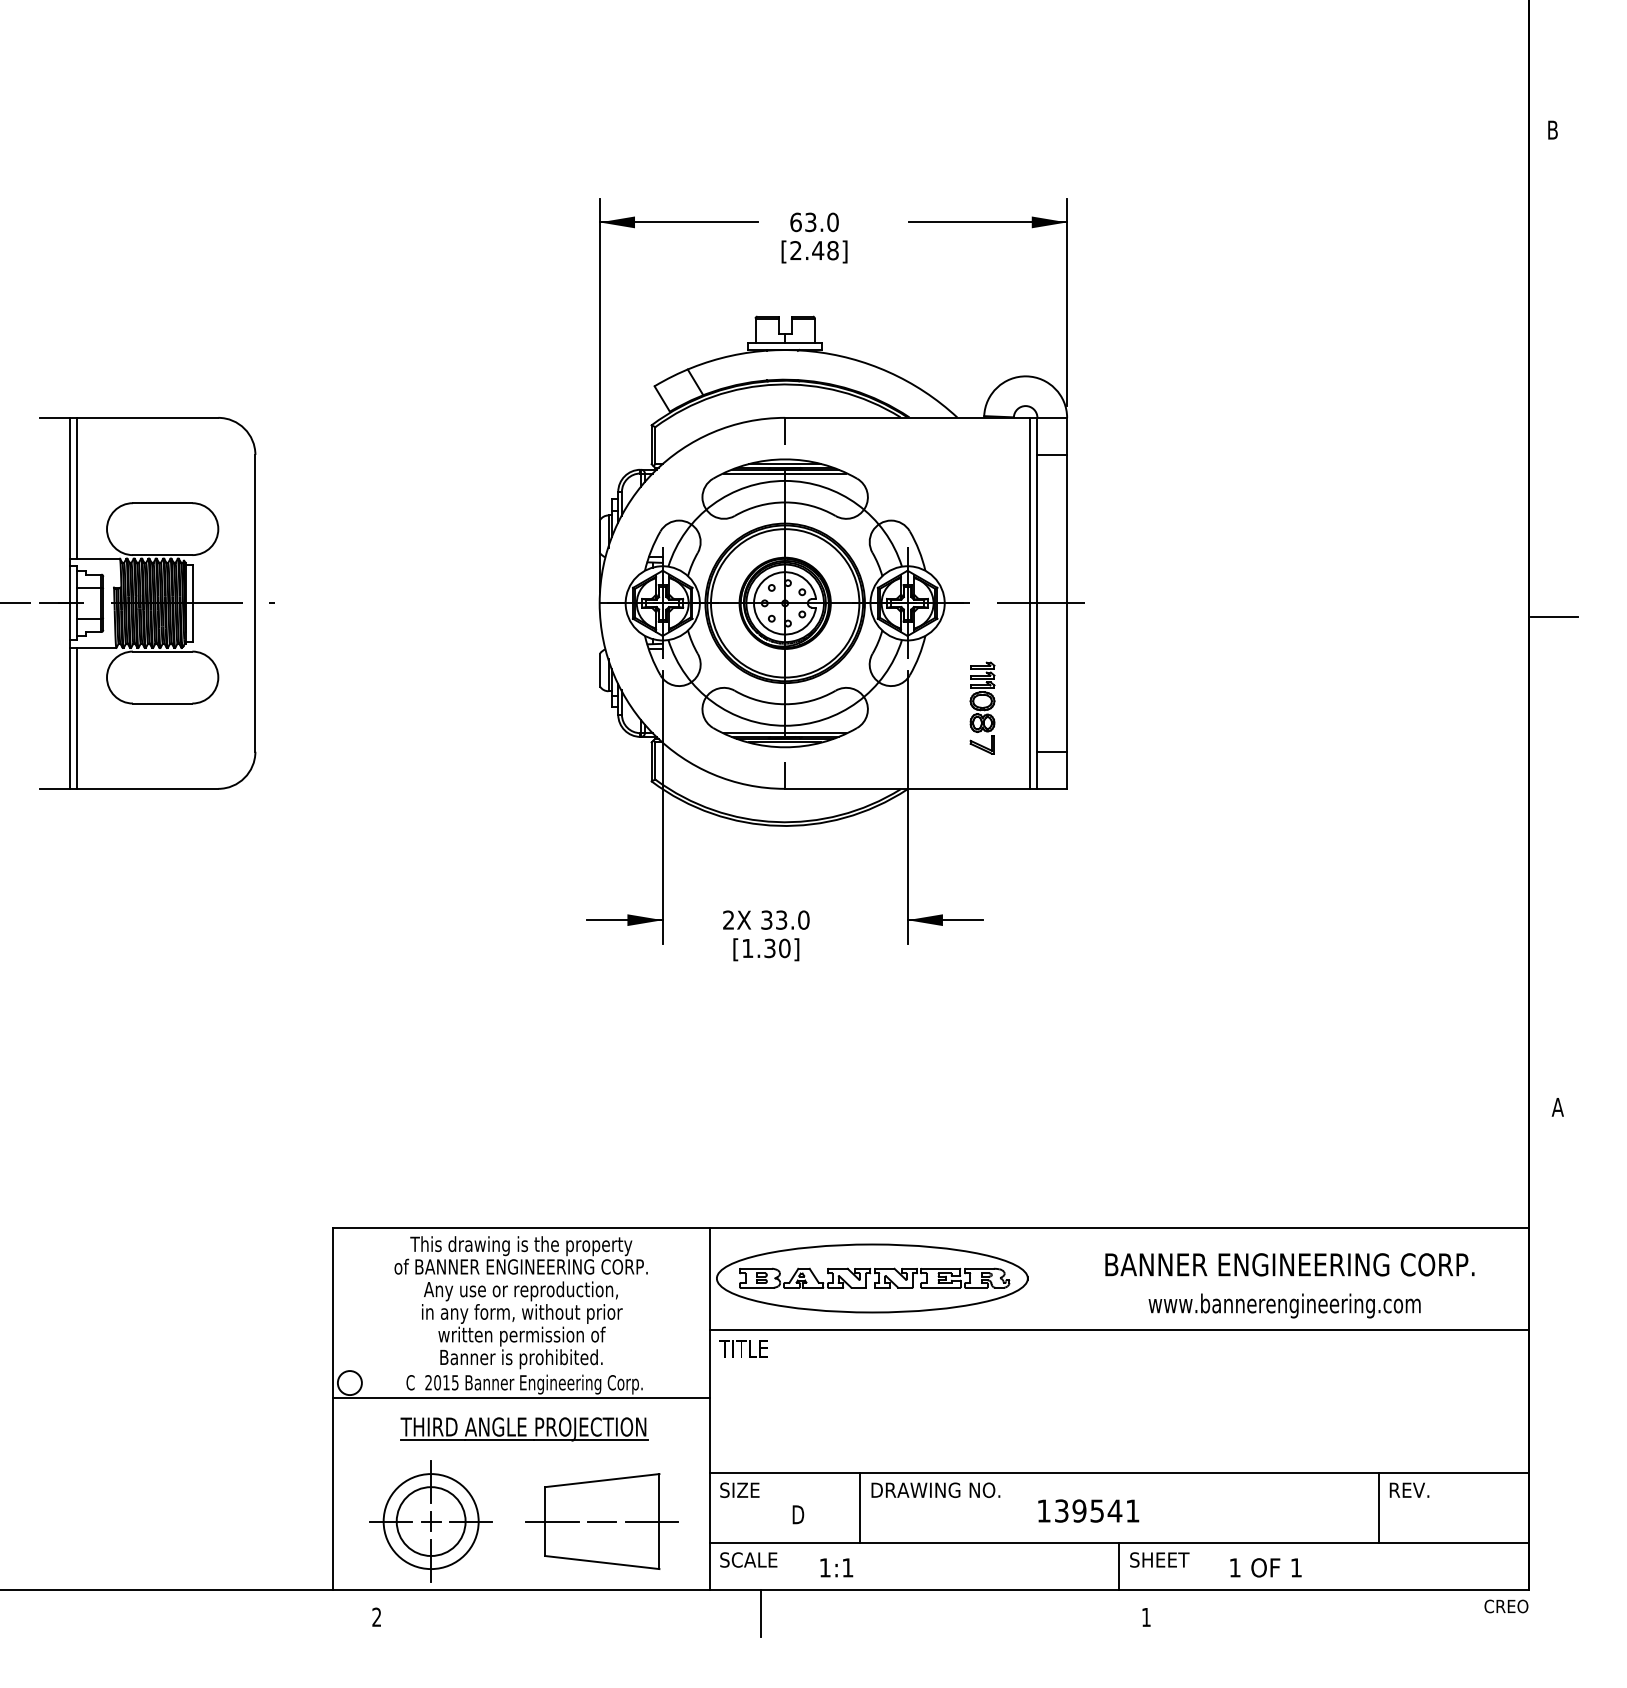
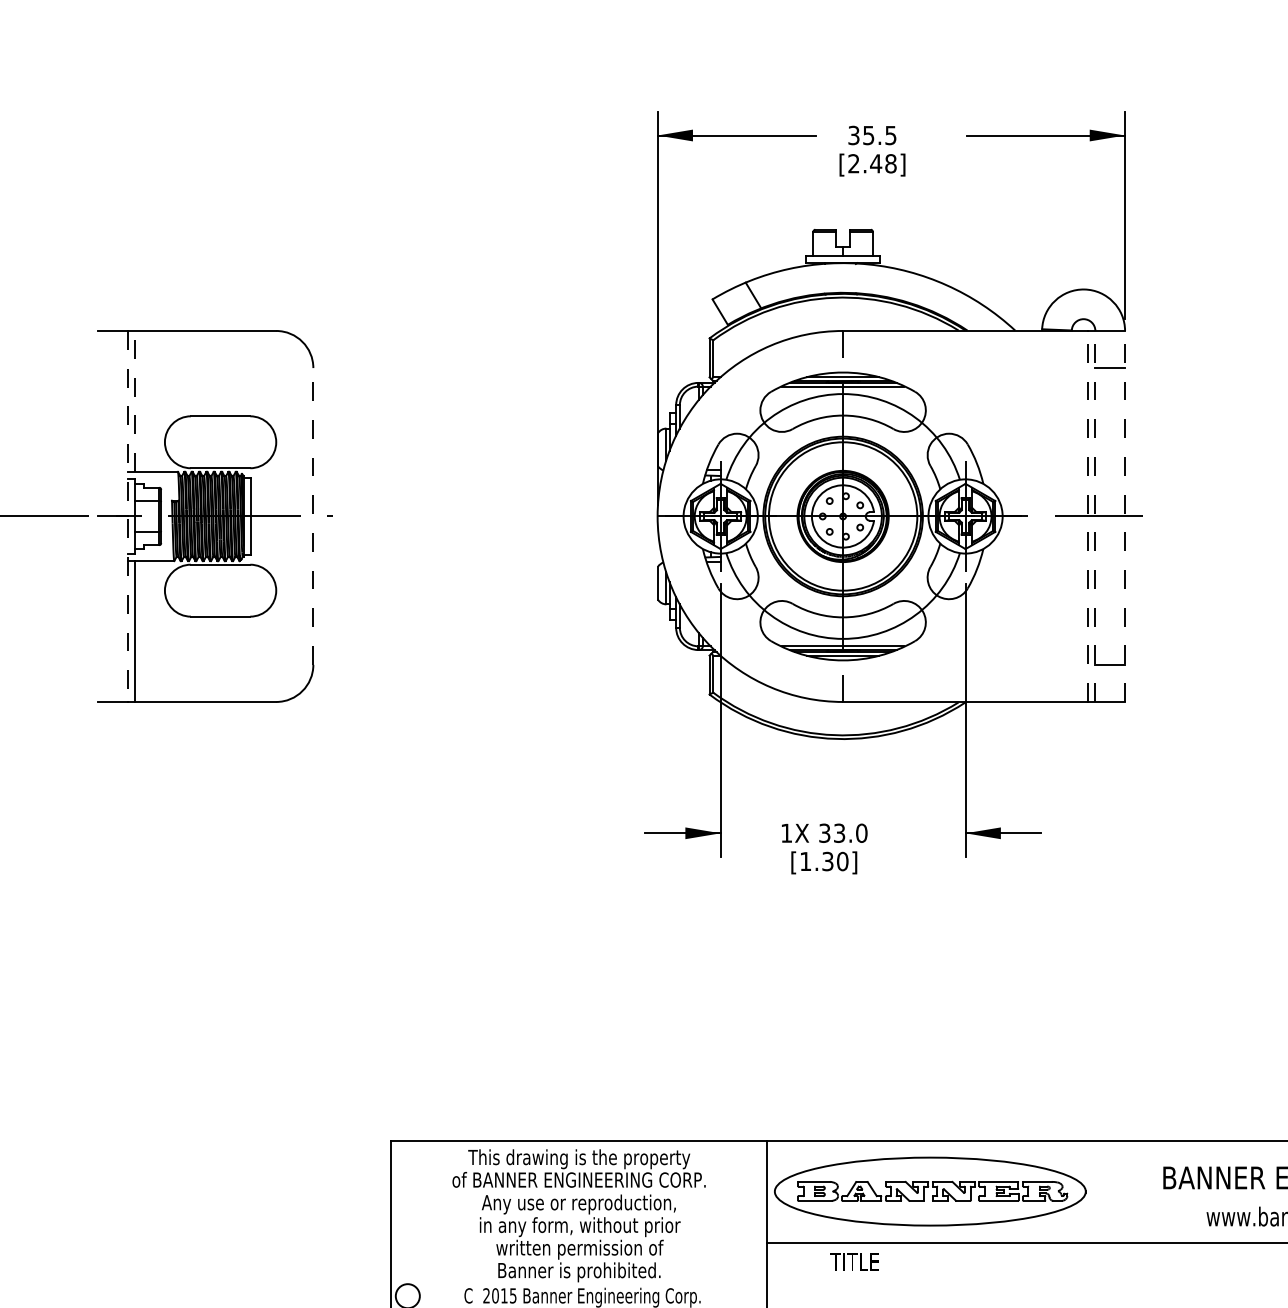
text: (814, 222) -> (872, 135), 63.0 -> 35.5
line: (77, 488) -> (135, 401), solid -> dashed
line: (255, 602) -> (313, 515), solid -> dashed
line: (1030, 602) -> (1088, 515), solid -> dashed
line: (1037, 602) -> (1095, 515), solid -> dashed
line: (1067, 602) -> (1125, 515), solid -> dashed
line: (69, 603) -> (127, 516), solid -> dashed
part: (982, 707) -> (1040, 620), removed
text: (728, 919) -> (786, 832), 2X -> 1X
text: (743, 1348) -> (854, 1261), moved

